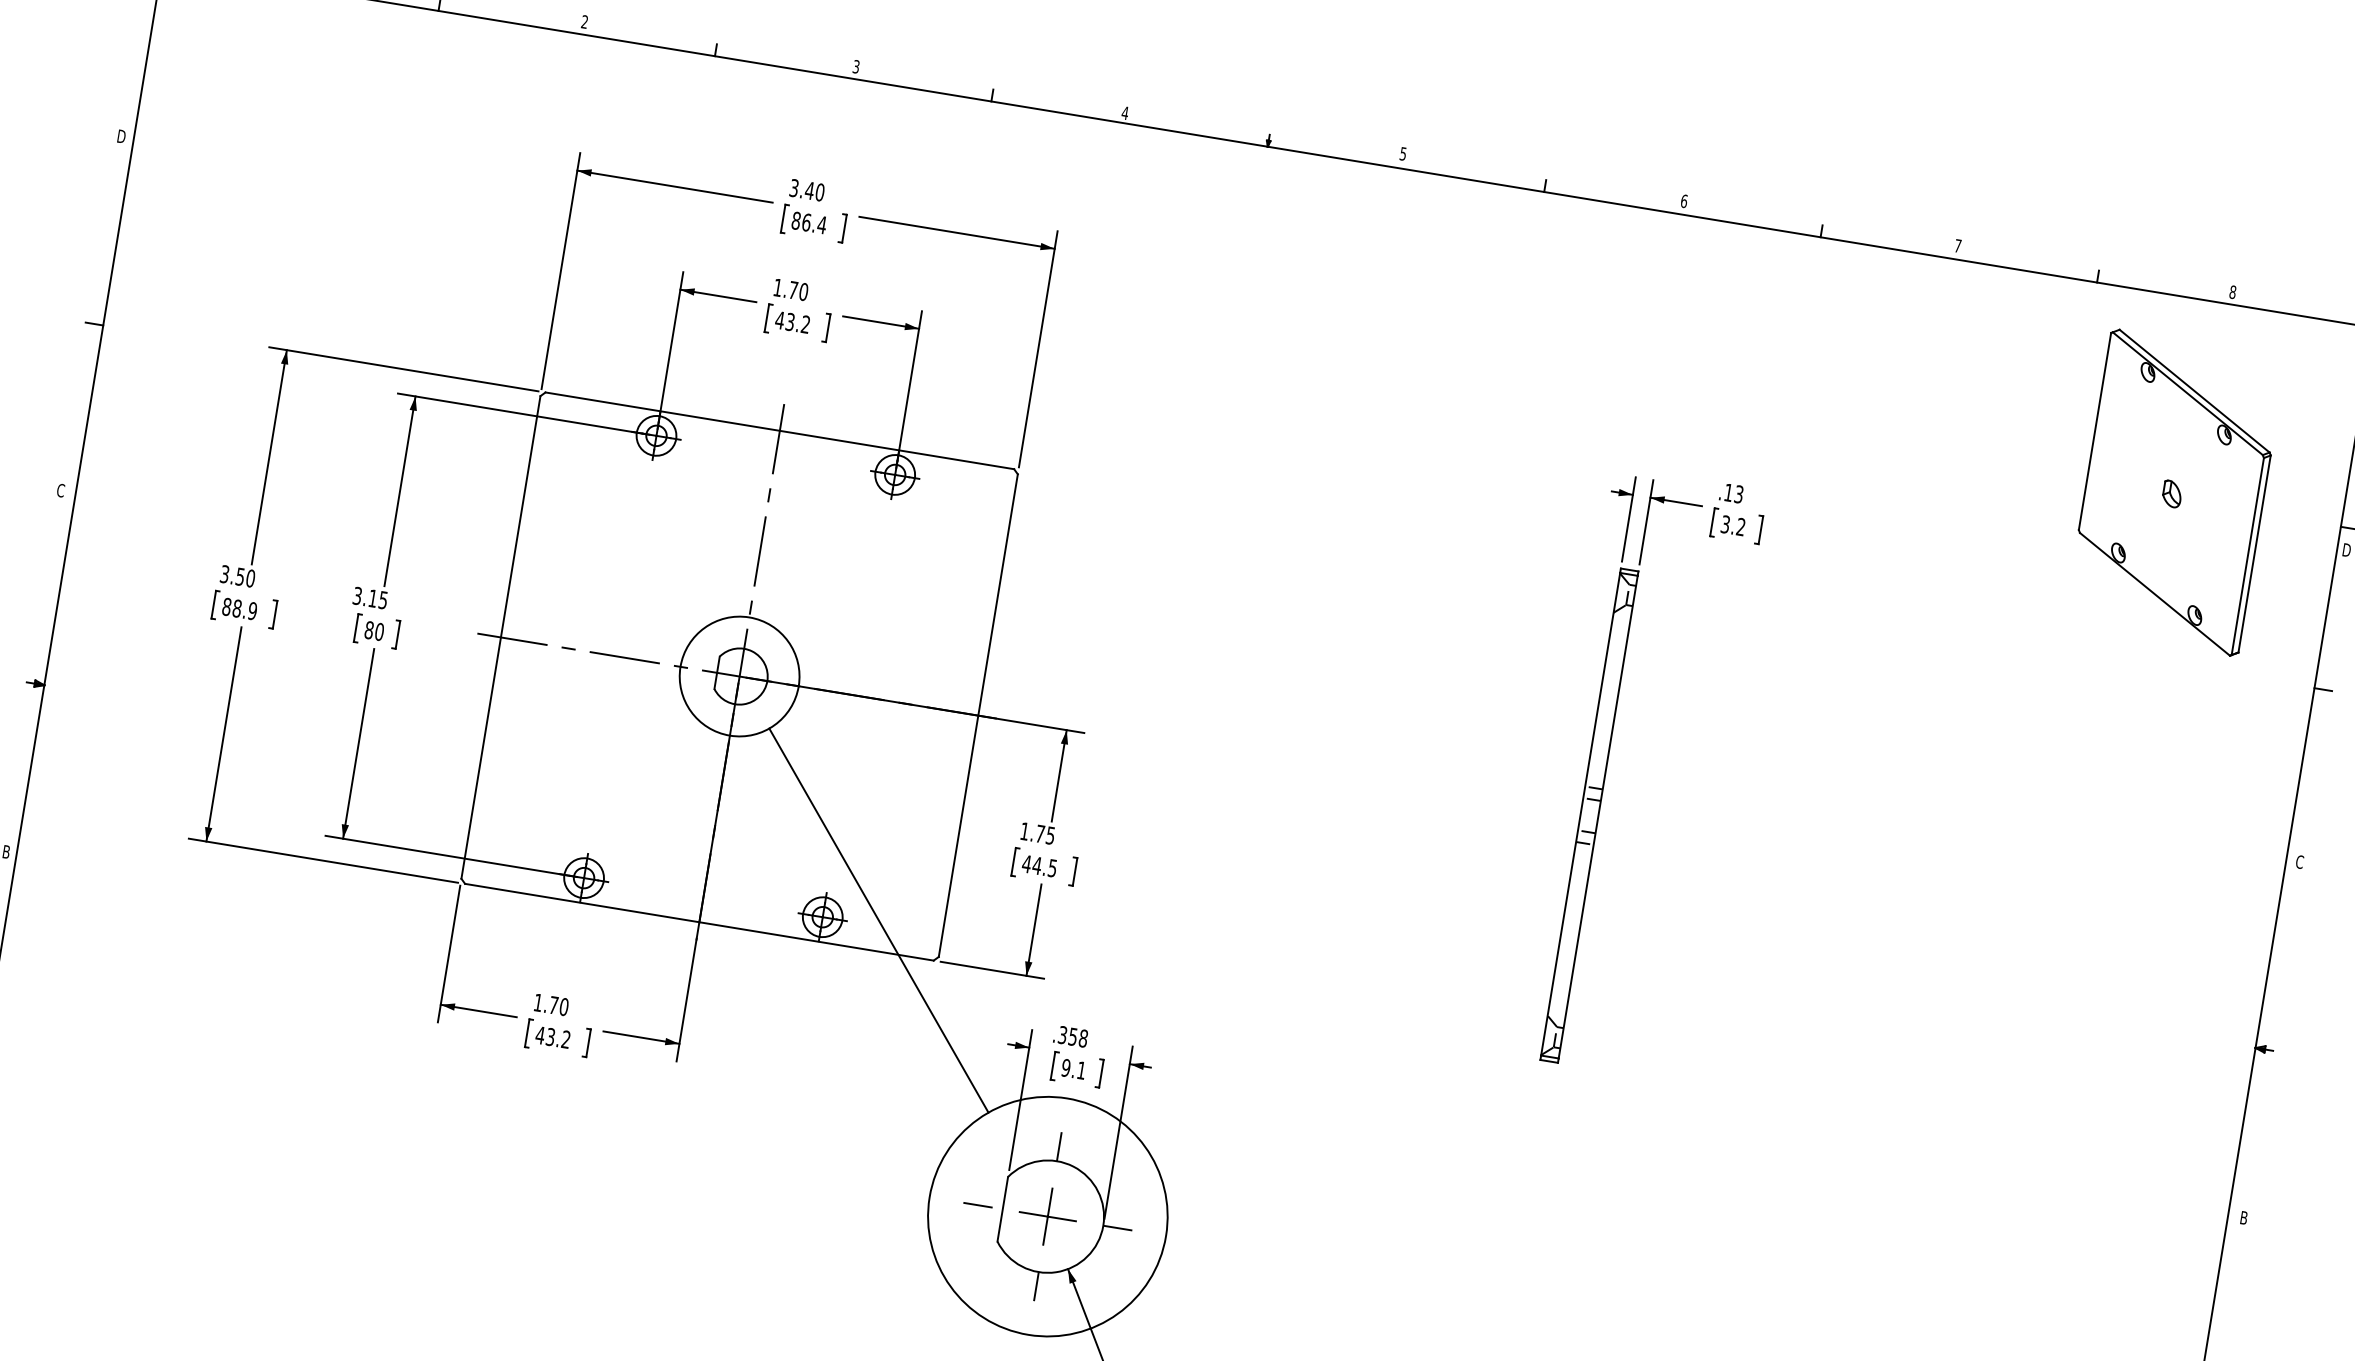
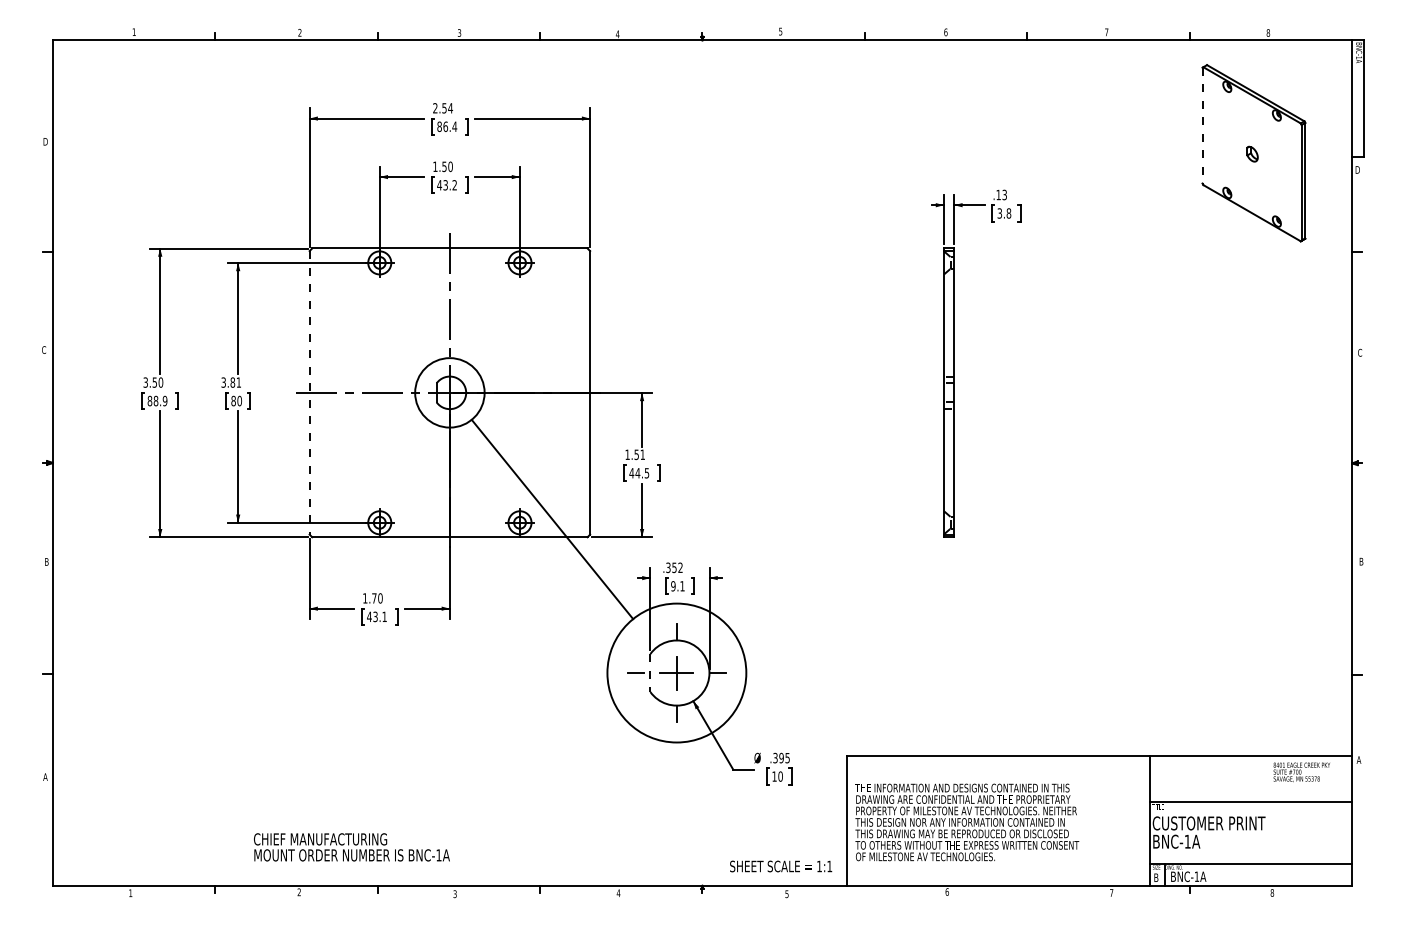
text: (807, 190) -> (443, 108), 3.40 -> 2.54
text: (793, 289) -> (444, 166), 1.70 -> 1.50
line: (2095, 431) -> (1202, 125), solid -> dashed
text: (1740, 526) -> (1008, 213), 3.2 -> 3.8
text: (377, 599) -> (235, 382), 3.15 -> 3.81
line: (500, 636) -> (309, 392), solid -> dashed
text: (1045, 834) -> (639, 454), 1.75 -> 1.51
text: (565, 1038) -> (384, 616), 43.2 -> 43.1
text: (1083, 1038) -> (680, 567), .358 -> .352
line: (1002, 1210) -> (650, 673), solid -> dashed

